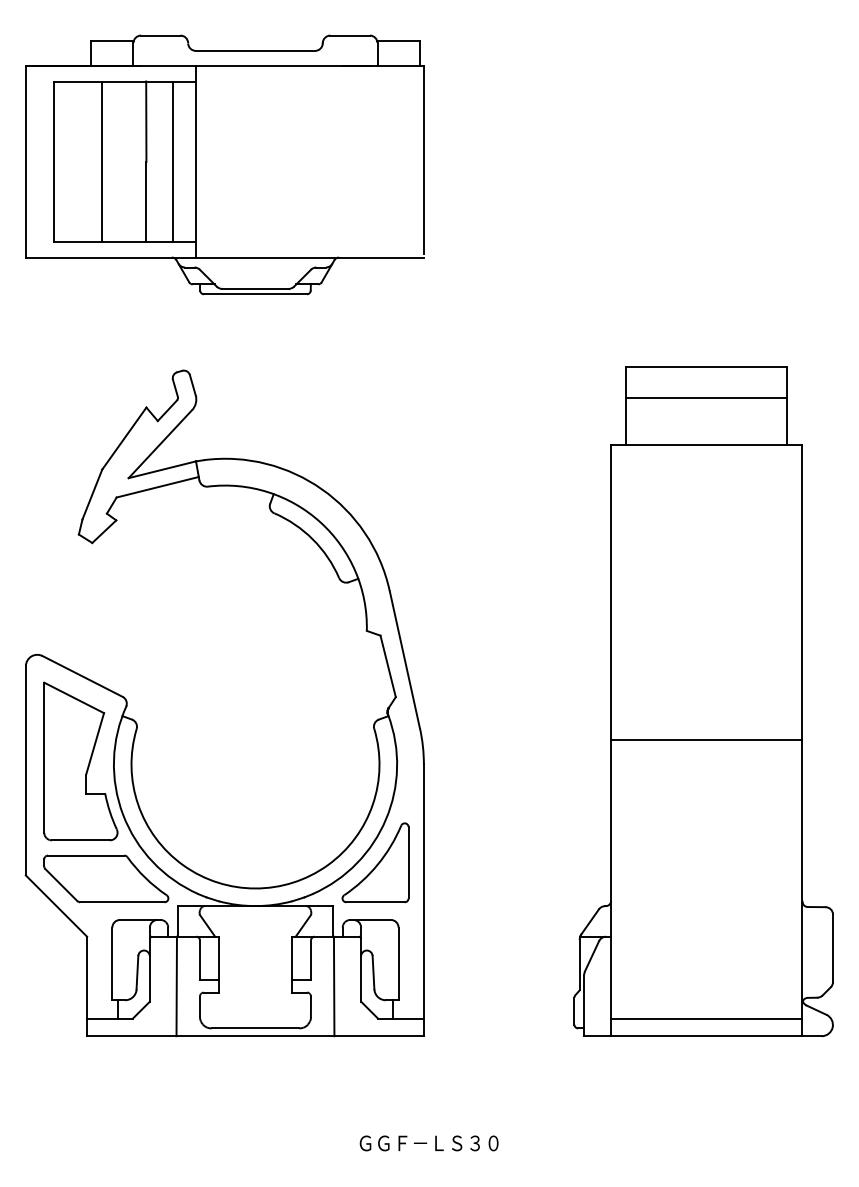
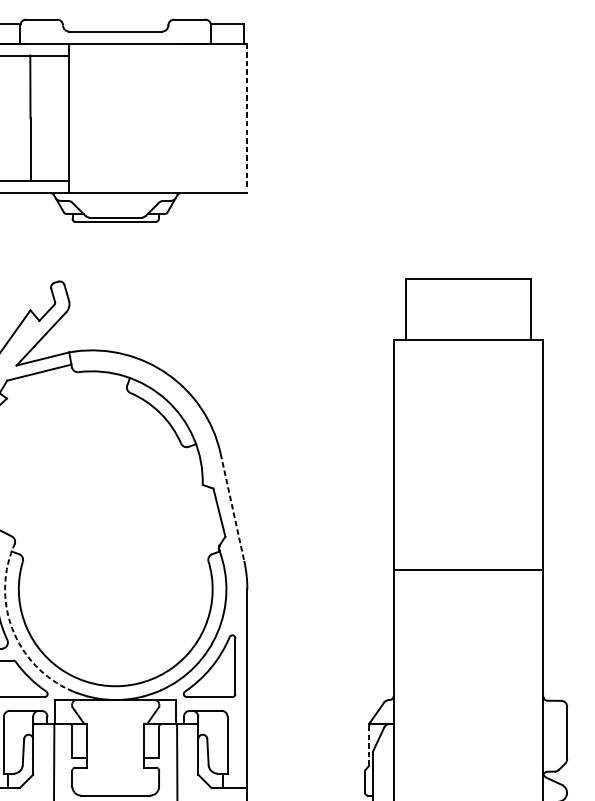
line: (423, 159) -> (247, 116), solid -> dashed
line: (173, 161) -> (51, 118), removed
line: (706, 397) -> (468, 302), removed
line: (404, 660) -> (232, 508), solid -> dashed
arc: (123, 814) -> (12, 628), solid -> dashed
line: (579, 964) -> (368, 745), solid -> dashed
line: (706, 1019) -> (468, 788), removed

